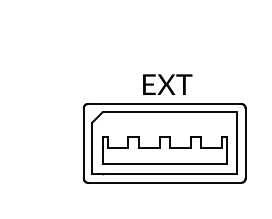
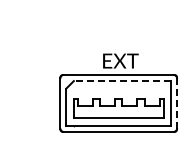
line: (169, 112) -> (122, 81), solid -> dashed
line: (246, 142) -> (177, 102), solid -> dashed

